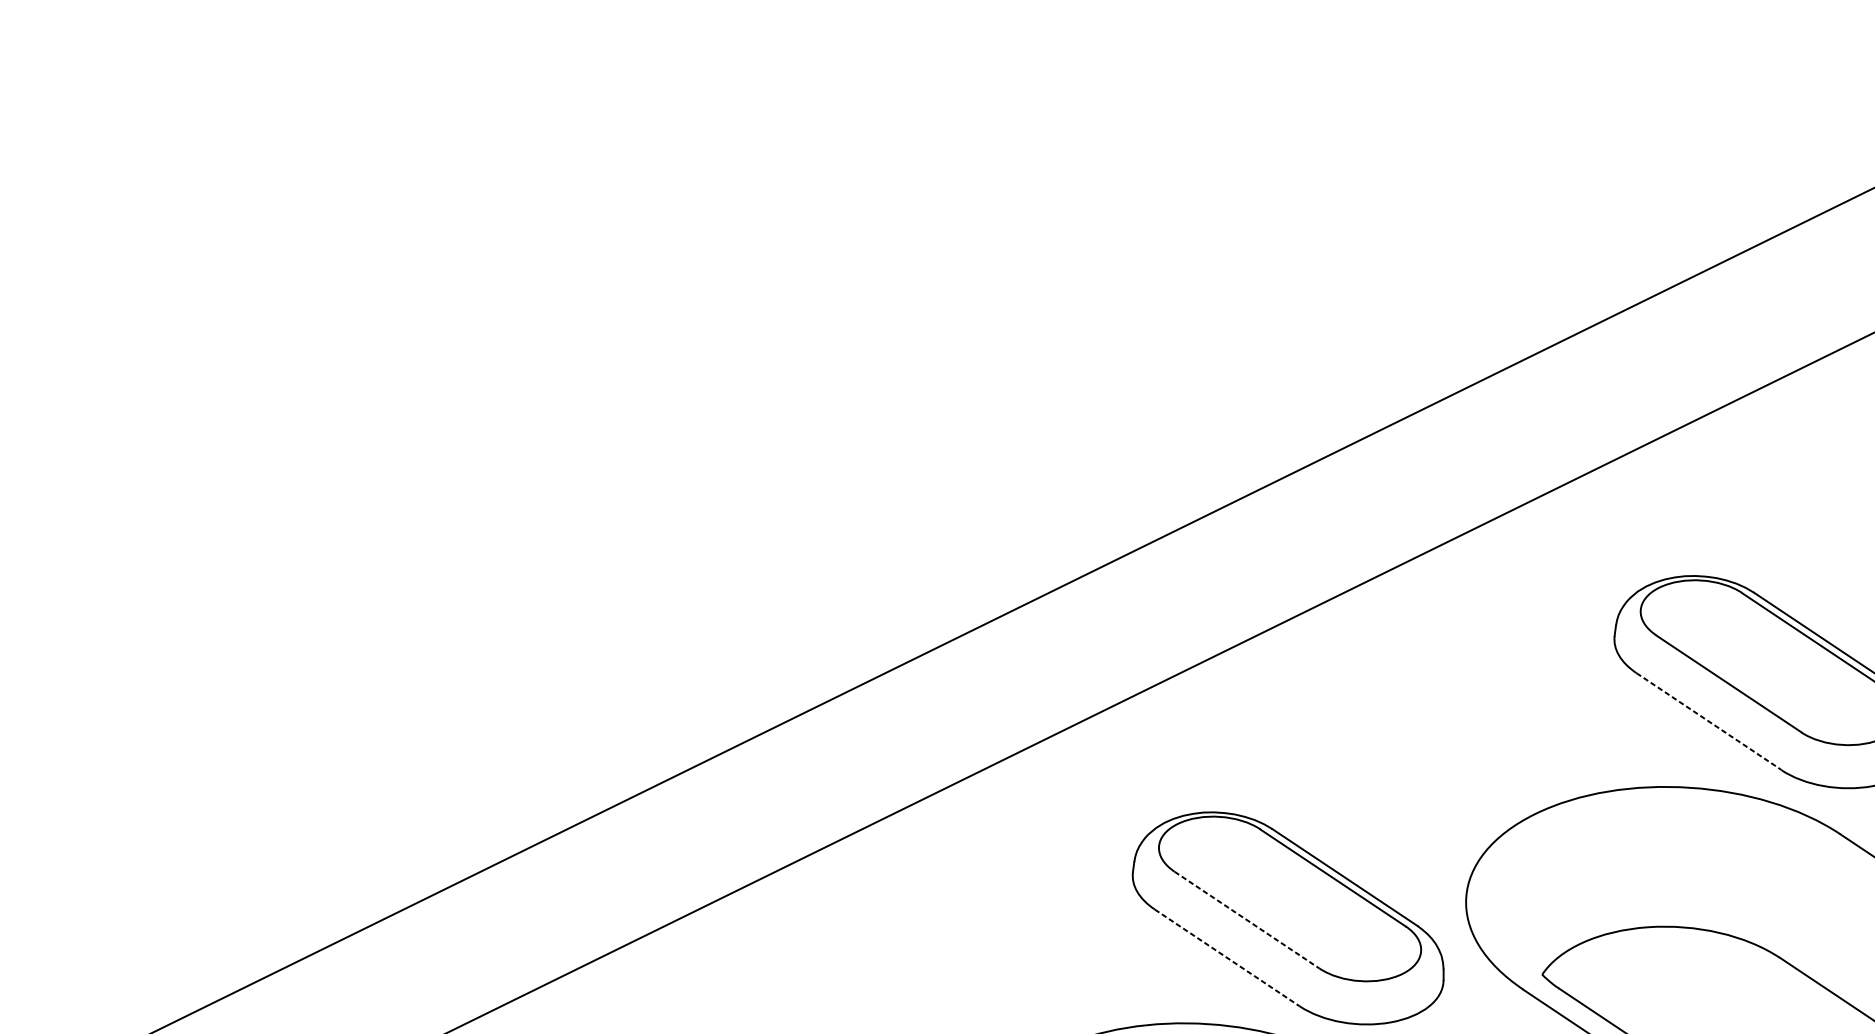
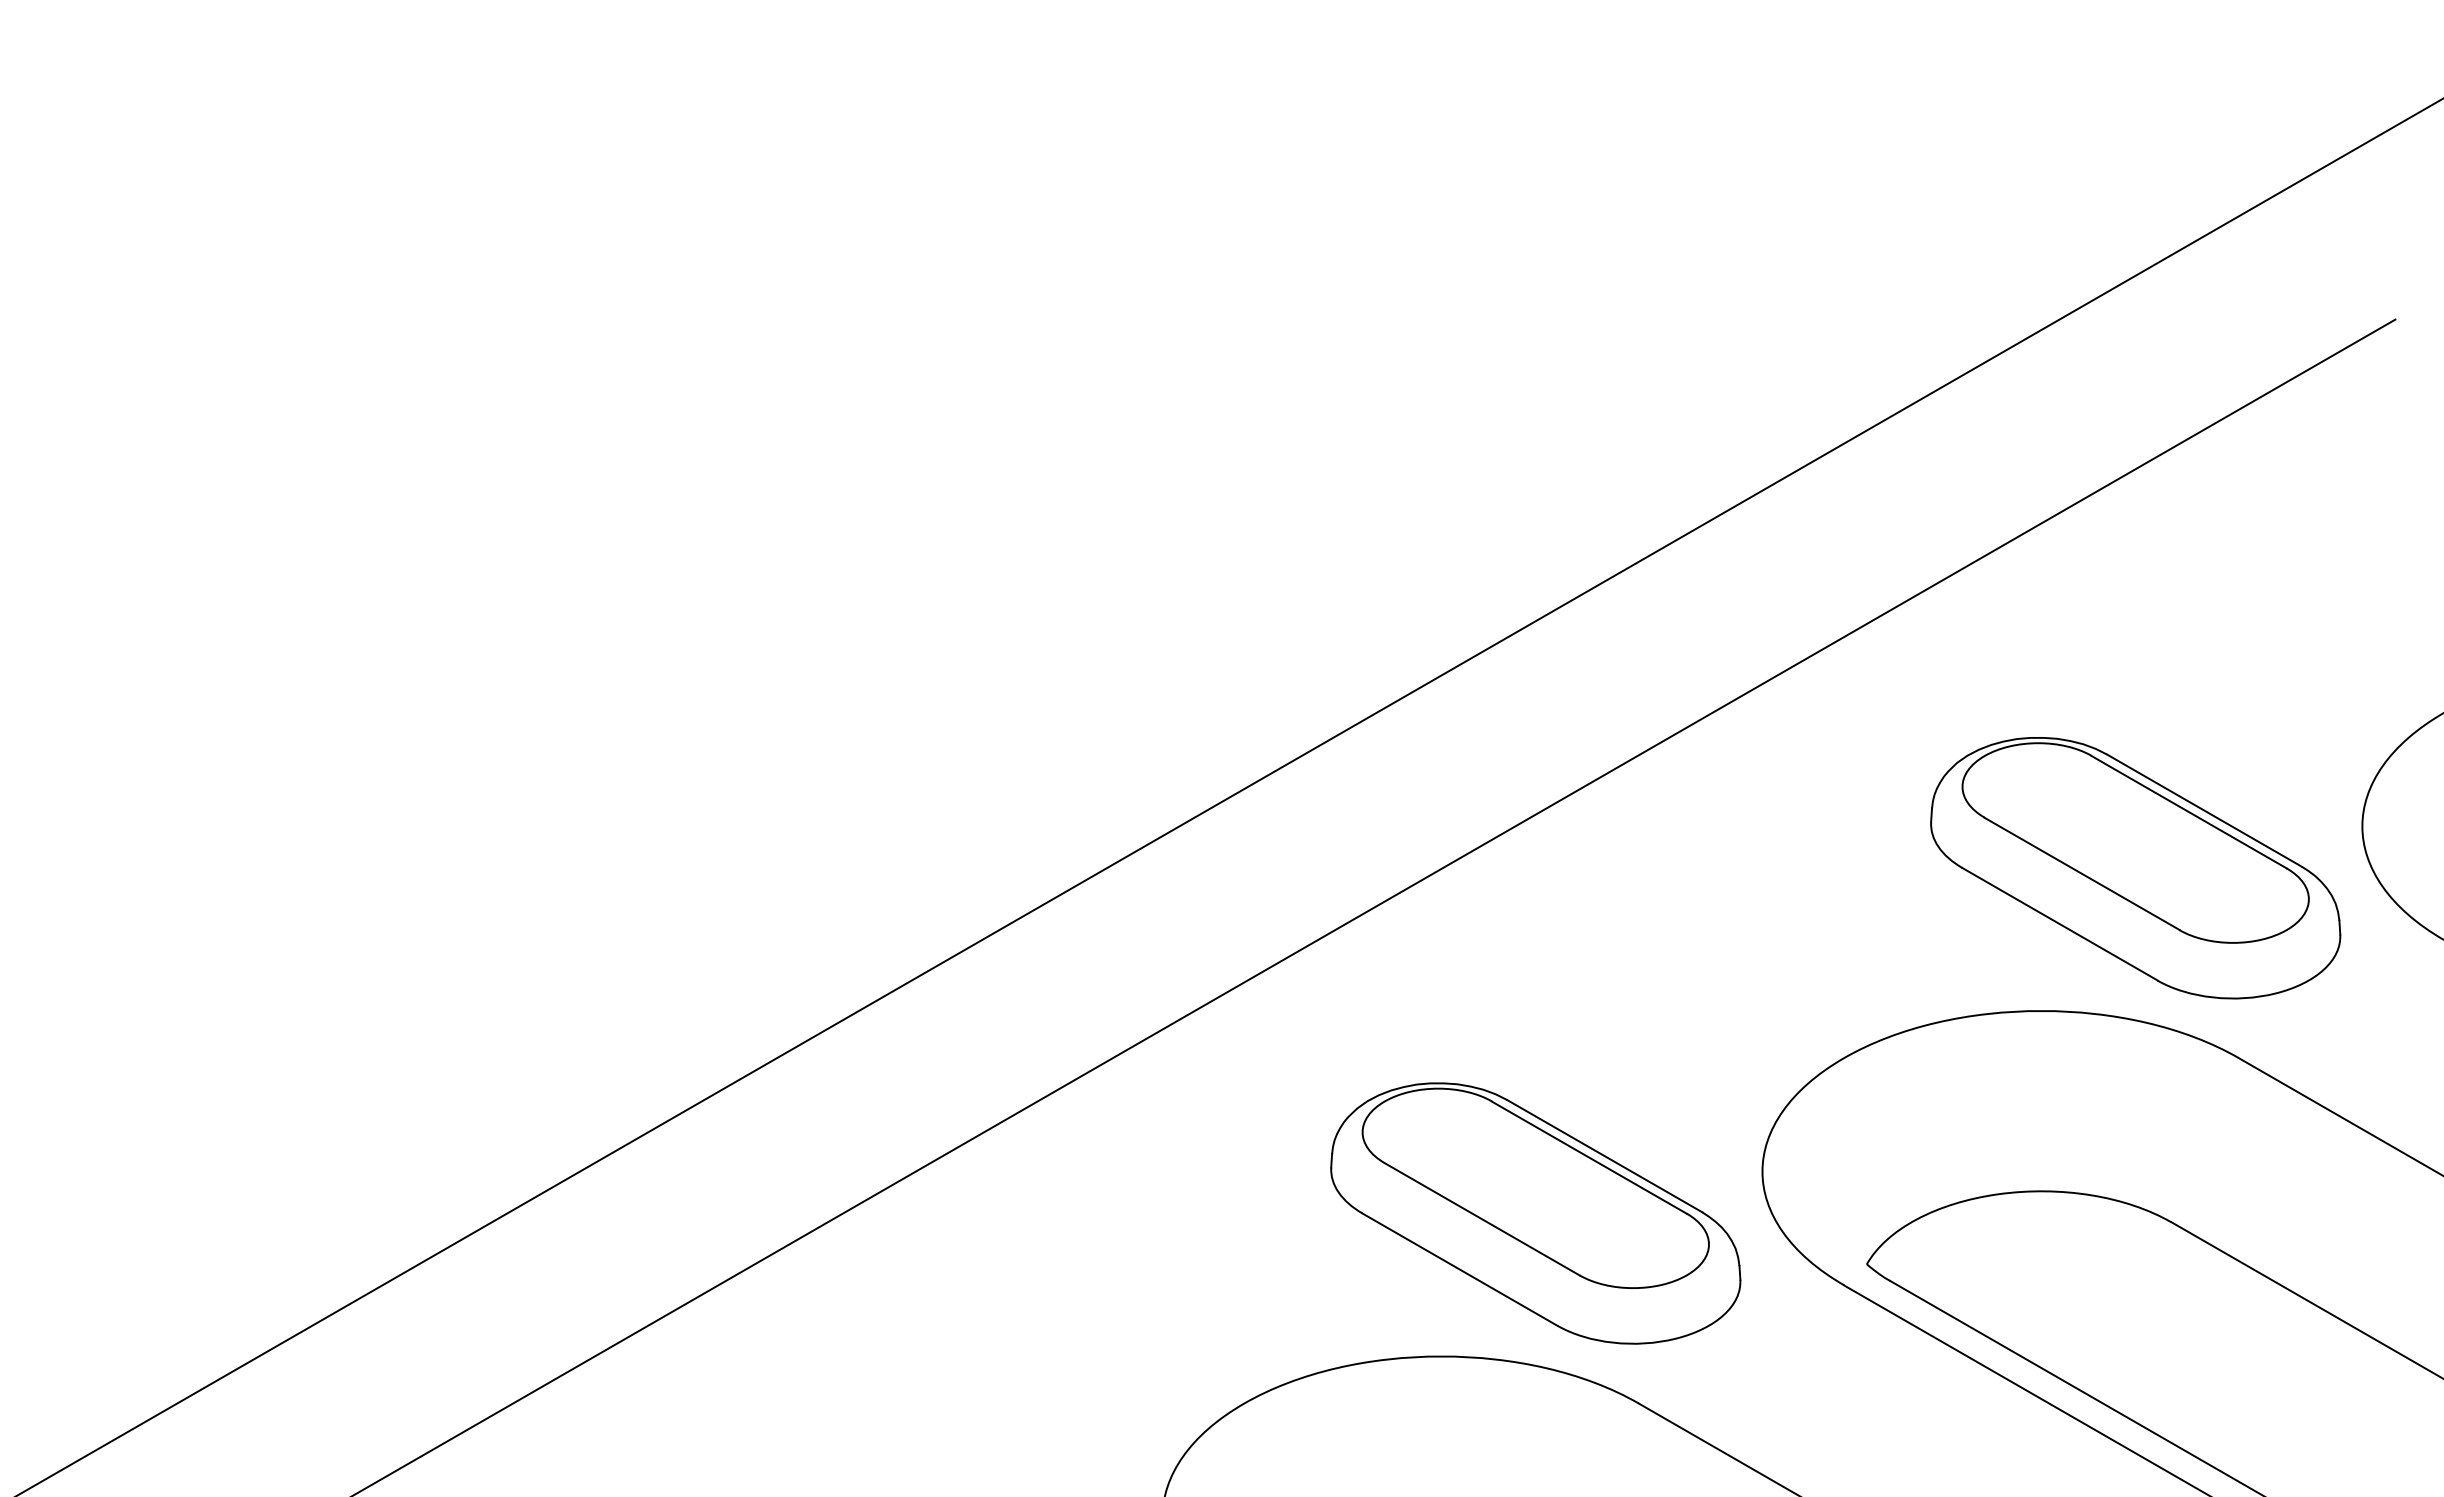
line: (1709, 721) -> (2060, 924), dashed -> solid
line: (1247, 920) -> (1482, 1219), dashed -> solid
line: (1227, 957) -> (1460, 1269), dashed -> solid

